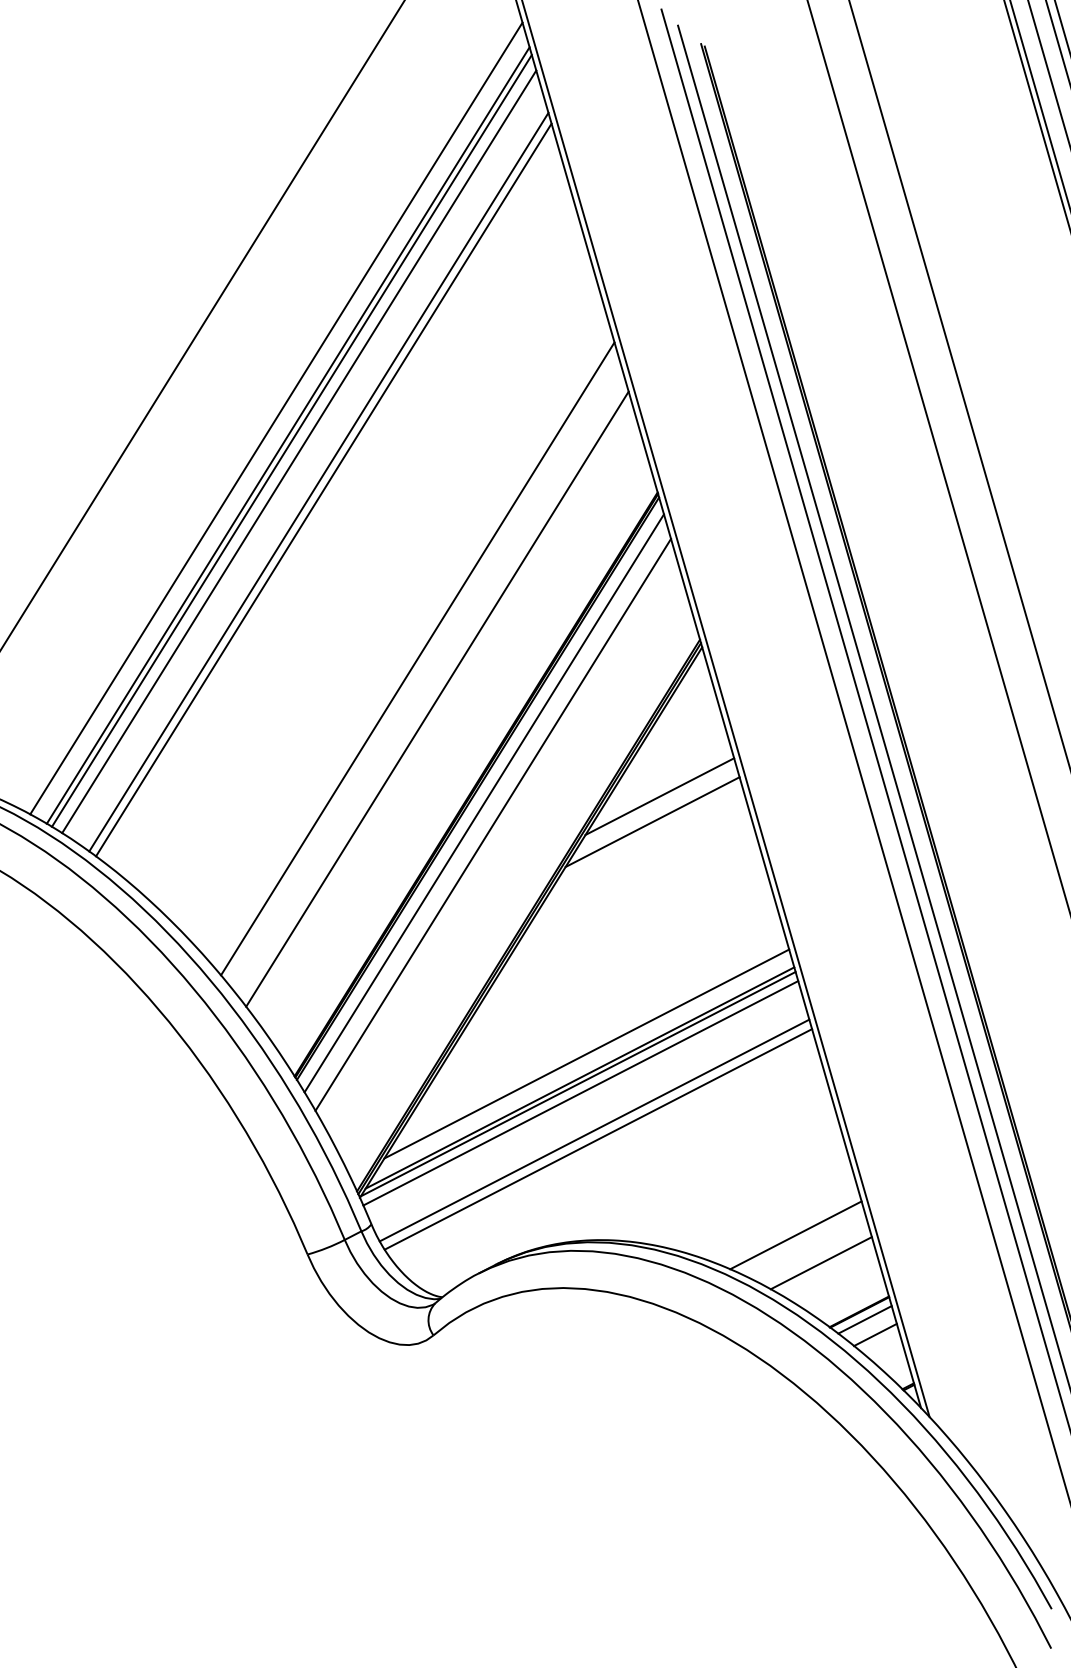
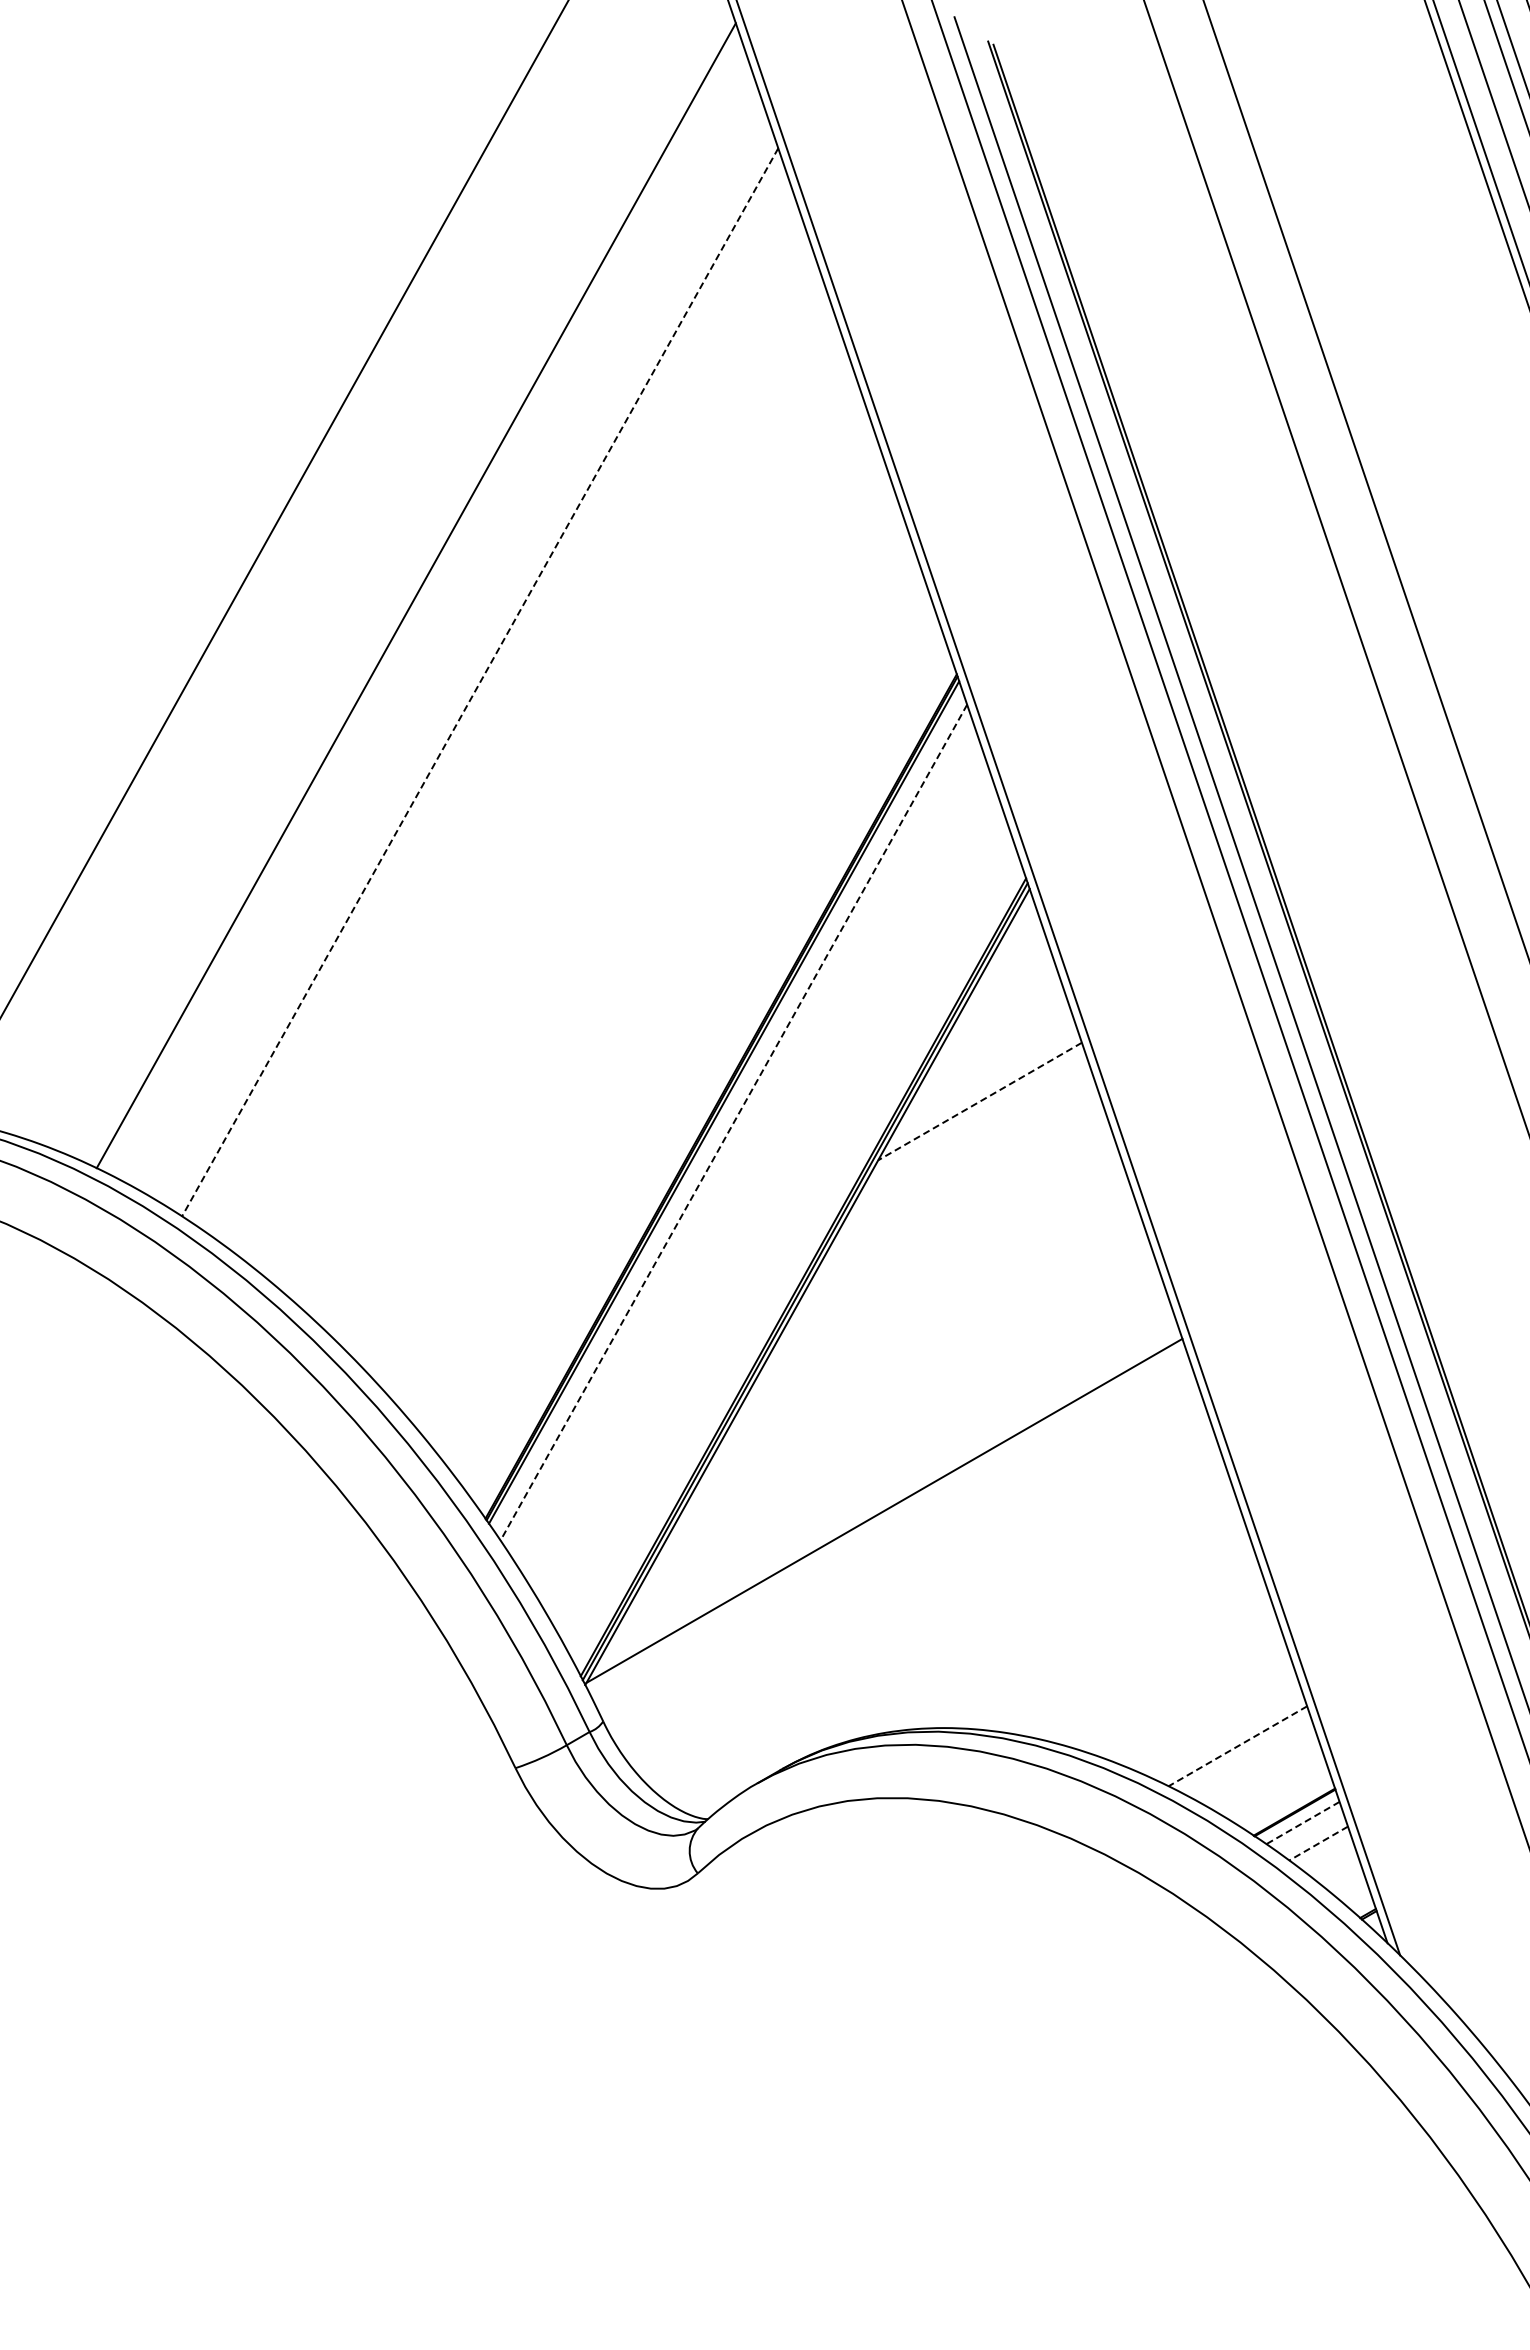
line: (287, 435) -> (433, 618), removed
line: (291, 441) -> (439, 626), removed
line: (299, 451) -> (450, 640), removed
line: (319, 482) -> (480, 682), solid -> dashed
line: (323, 489) -> (487, 692), removed
line: (417, 658) -> (630, 923), removed
line: (436, 699) -> (660, 979), removed
line: (660, 796) -> (980, 1101), solid -> dashed
line: (484, 803) -> (733, 1122), solid -> dashed
line: (652, 821) -> (971, 1137), removed
line: (493, 824) -> (747, 1151), removed
line: (586, 1053) -> (894, 1467), removed
line: (580, 1077) -> (886, 1501), removed
line: (580, 1093) -> (888, 1523), removed
line: (594, 1130) -> (910, 1574), removed
line: (598, 1139) -> (916, 1587), removed
line: (796, 1235) -> (1200, 1708), removed
line: (821, 1263) -> (1237, 1746), solid -> dashed
line: (864, 1320) -> (1302, 1823), solid -> dashed
line: (875, 1334) -> (1318, 1843), solid -> dashed

